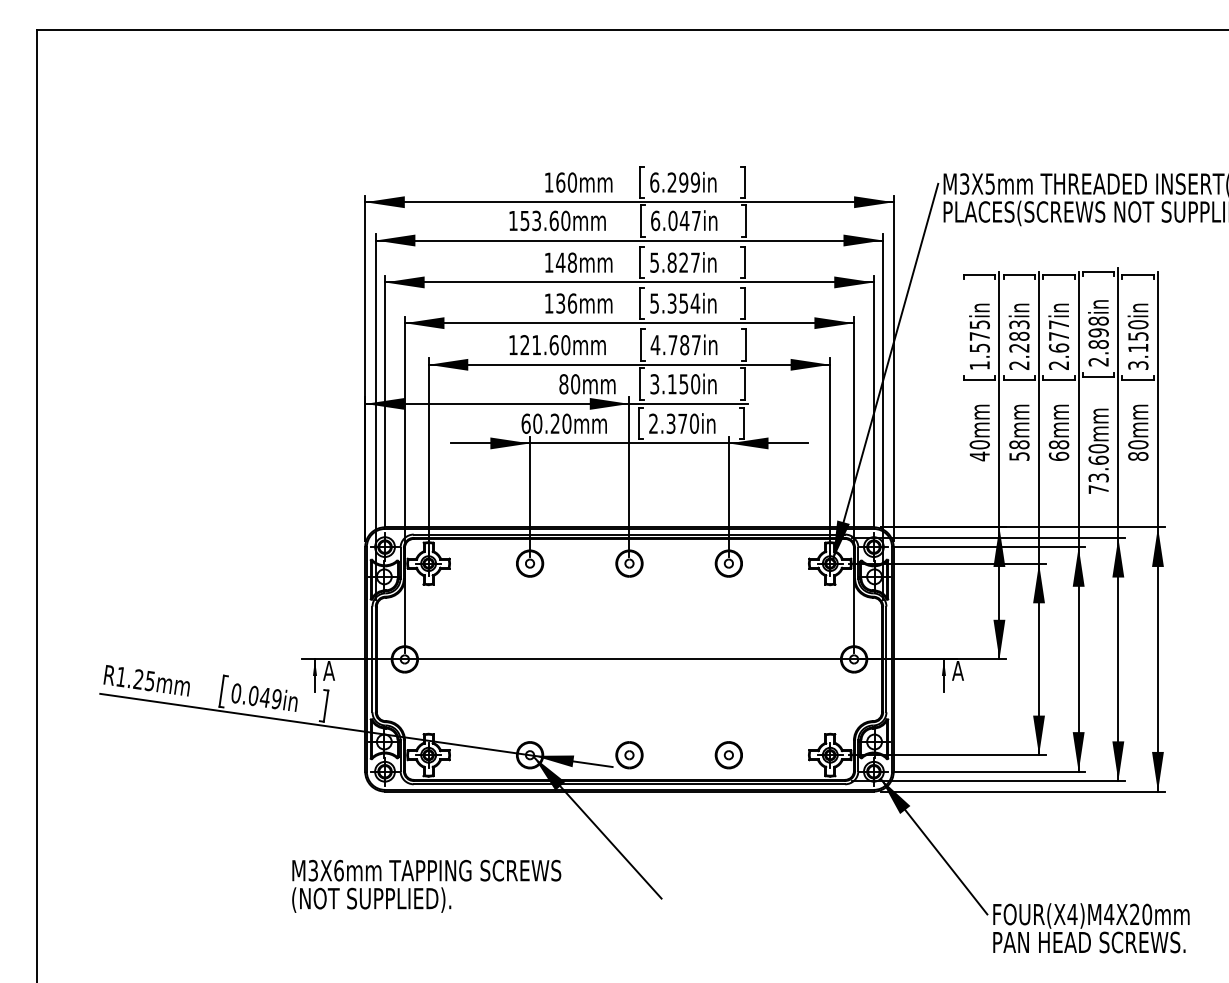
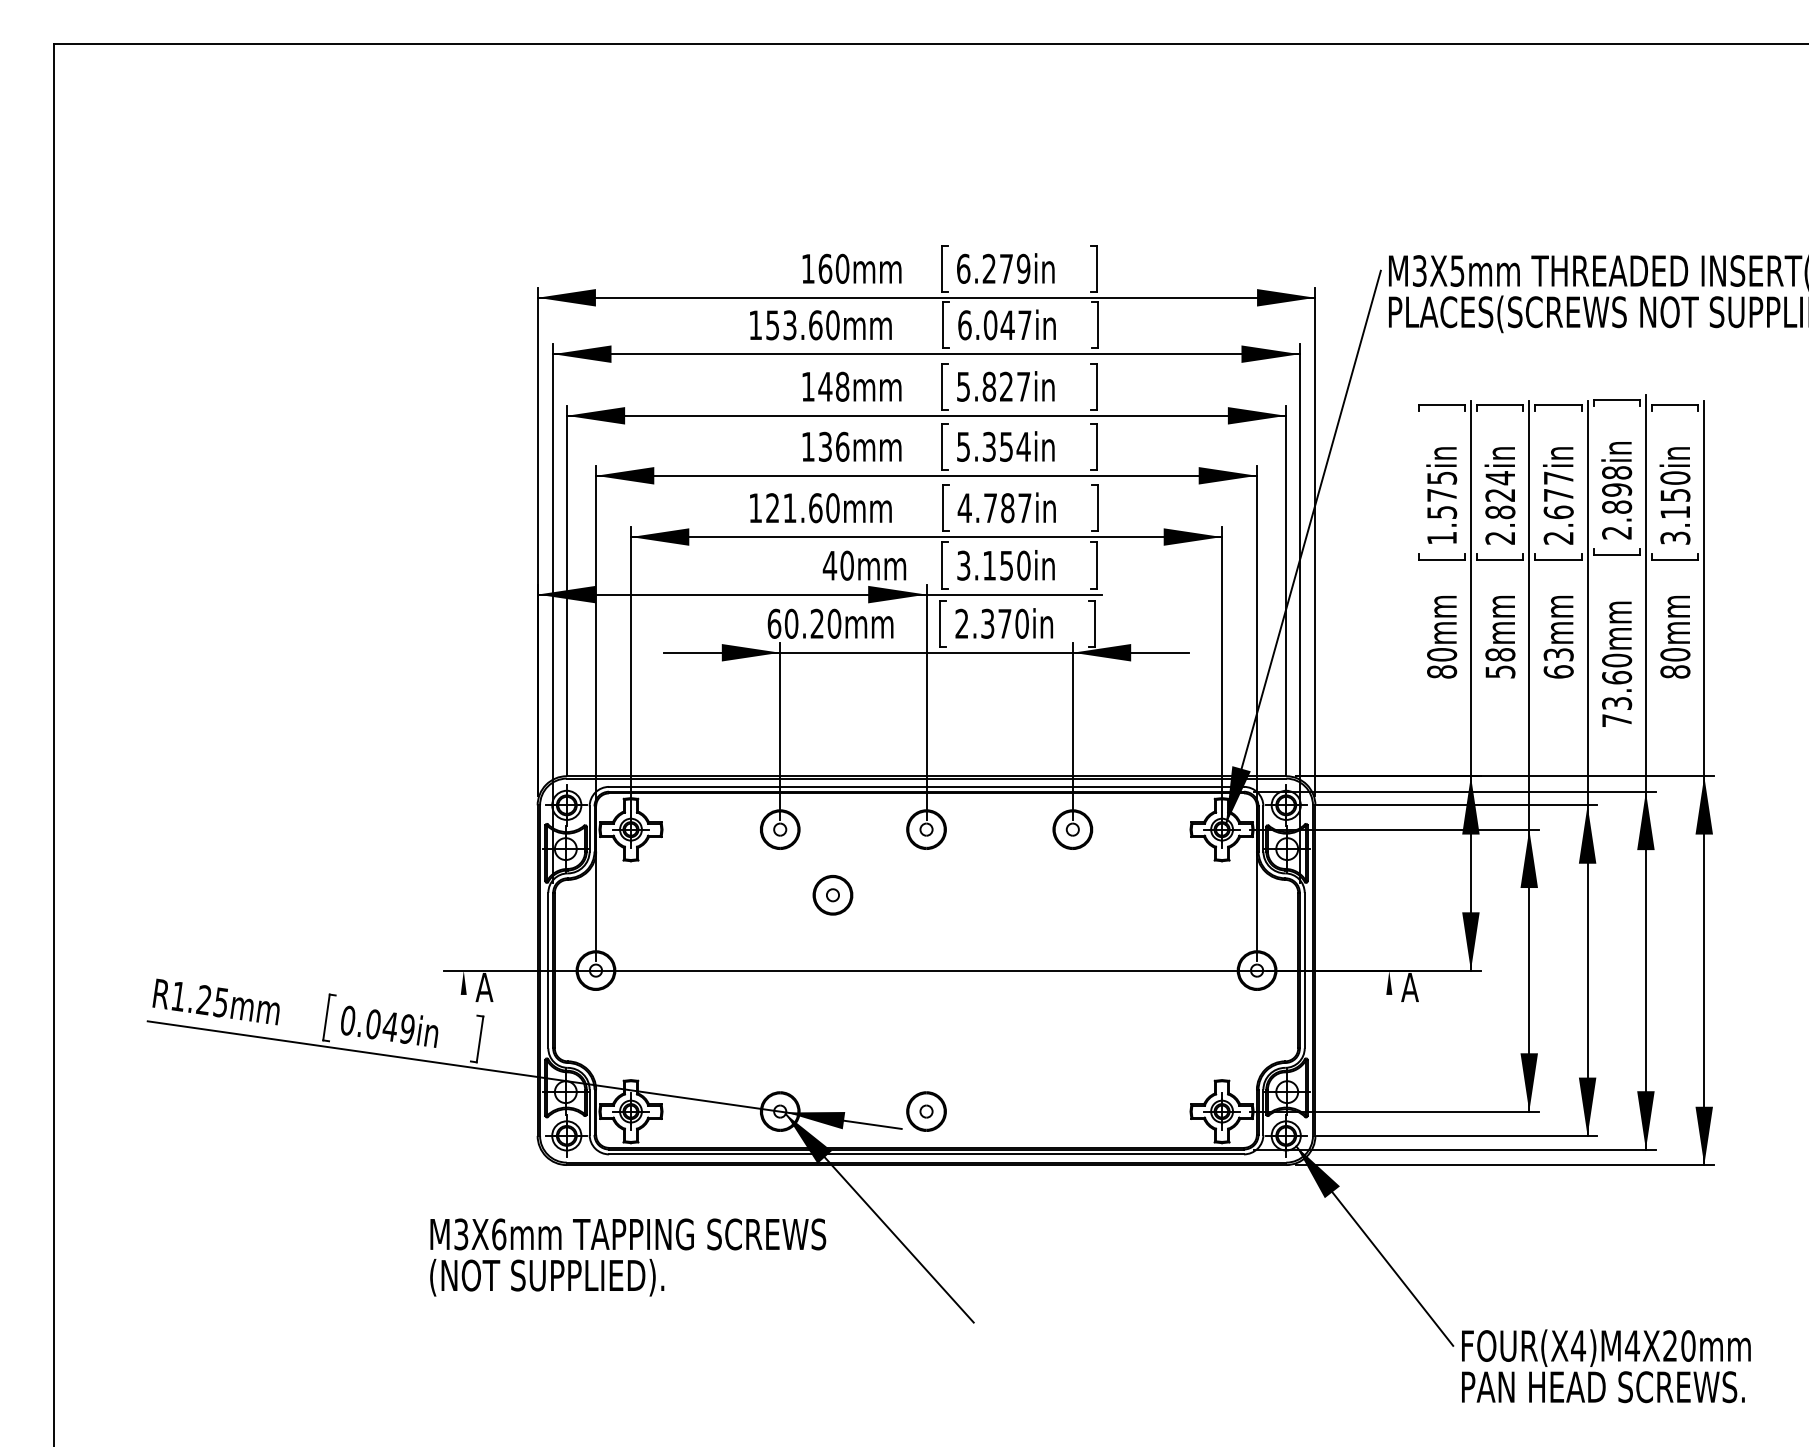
text: (683, 182) -> (1006, 268), 6.299in -> 6.279in
text: (1019, 336) -> (1500, 495), 2.283in -> 2.824in
text: (563, 384) -> (829, 566), 80mm -> 40mm
text: (1059, 444) -> (1559, 654), 68mm -> 63mm
text: (979, 456) -> (1441, 671), 40mm -> 80mm
line: (315, 675) -> (464, 994), removed
line: (943, 675) -> (1388, 994), removed
part: (728, 755) -> (832, 895), moved
text: (426, 885) -> (627, 1256), moved

